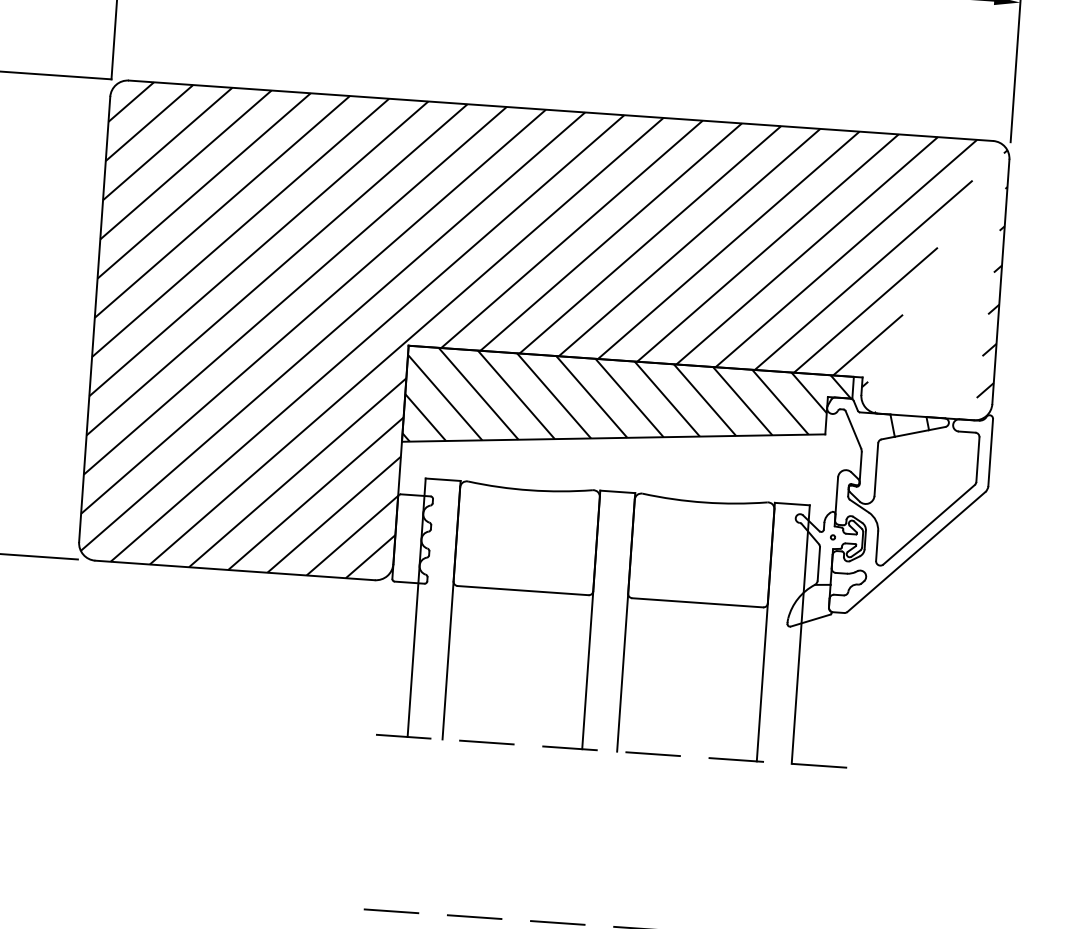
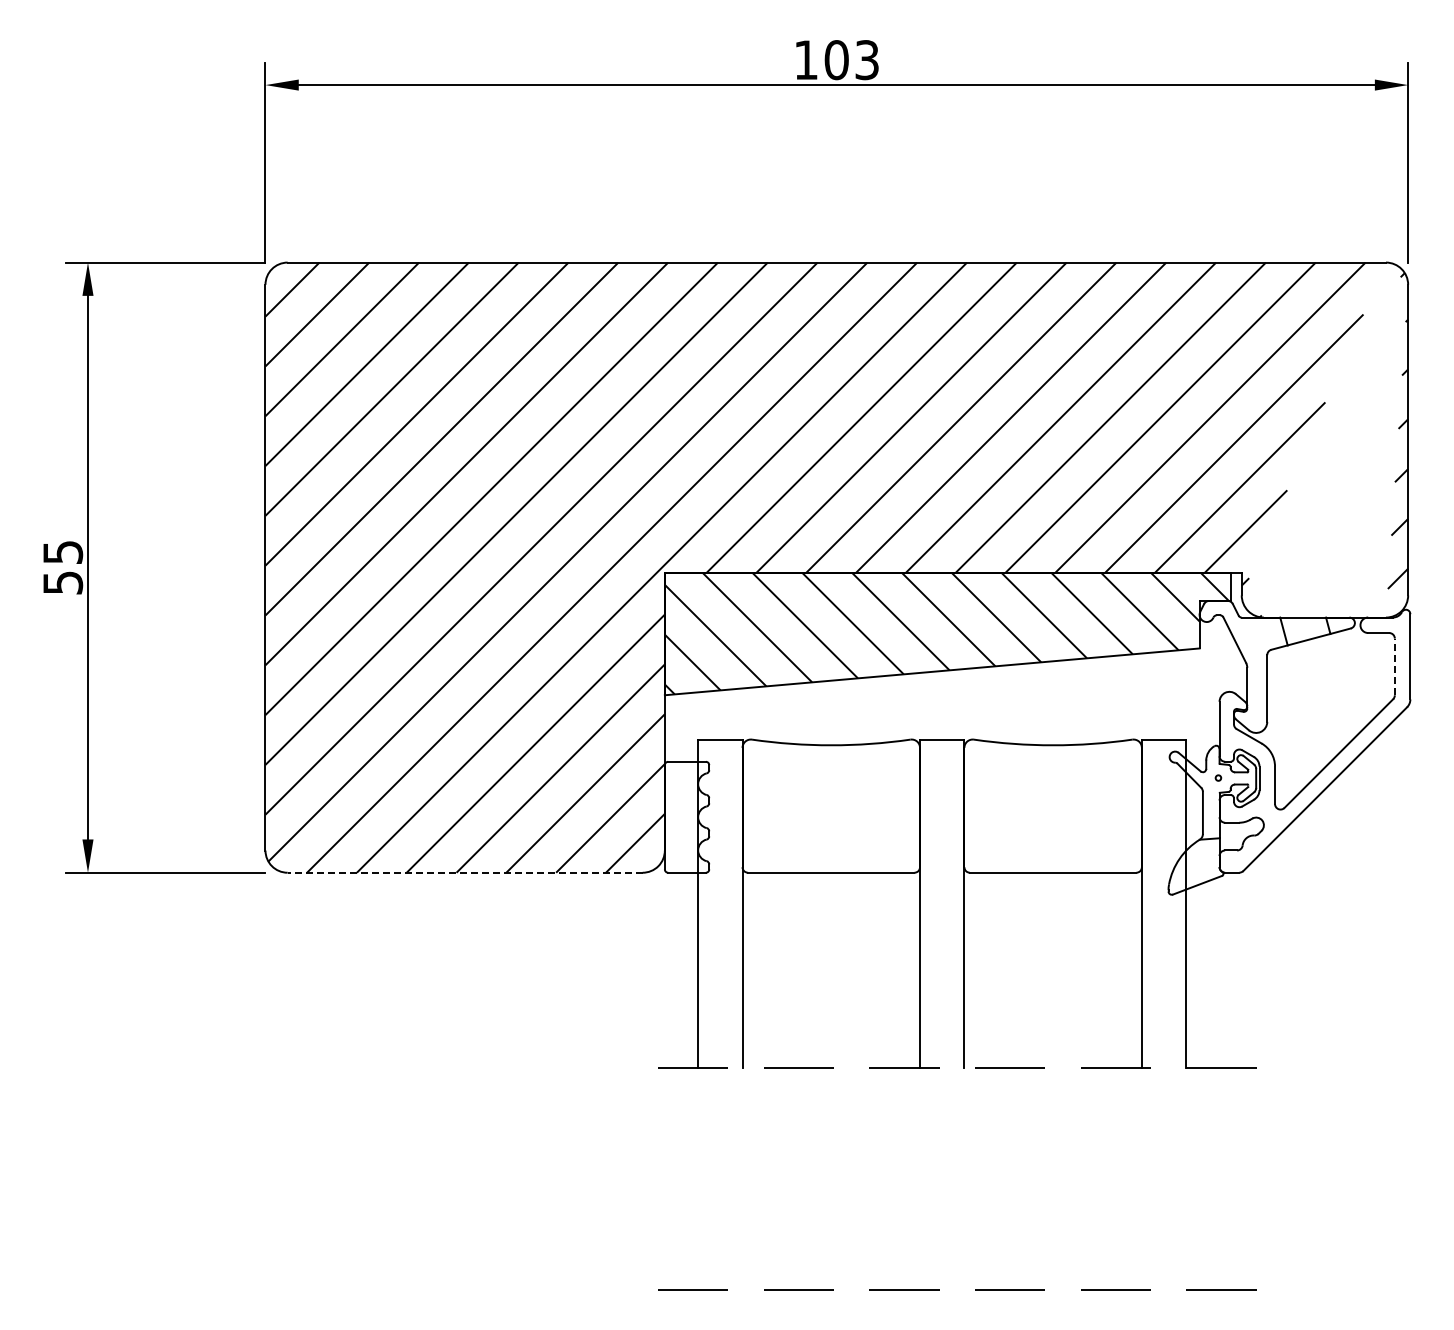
line: (977, 459) -> (1394, 666), solid -> dashed
line: (235, 570) -> (465, 872), solid -> dashed

